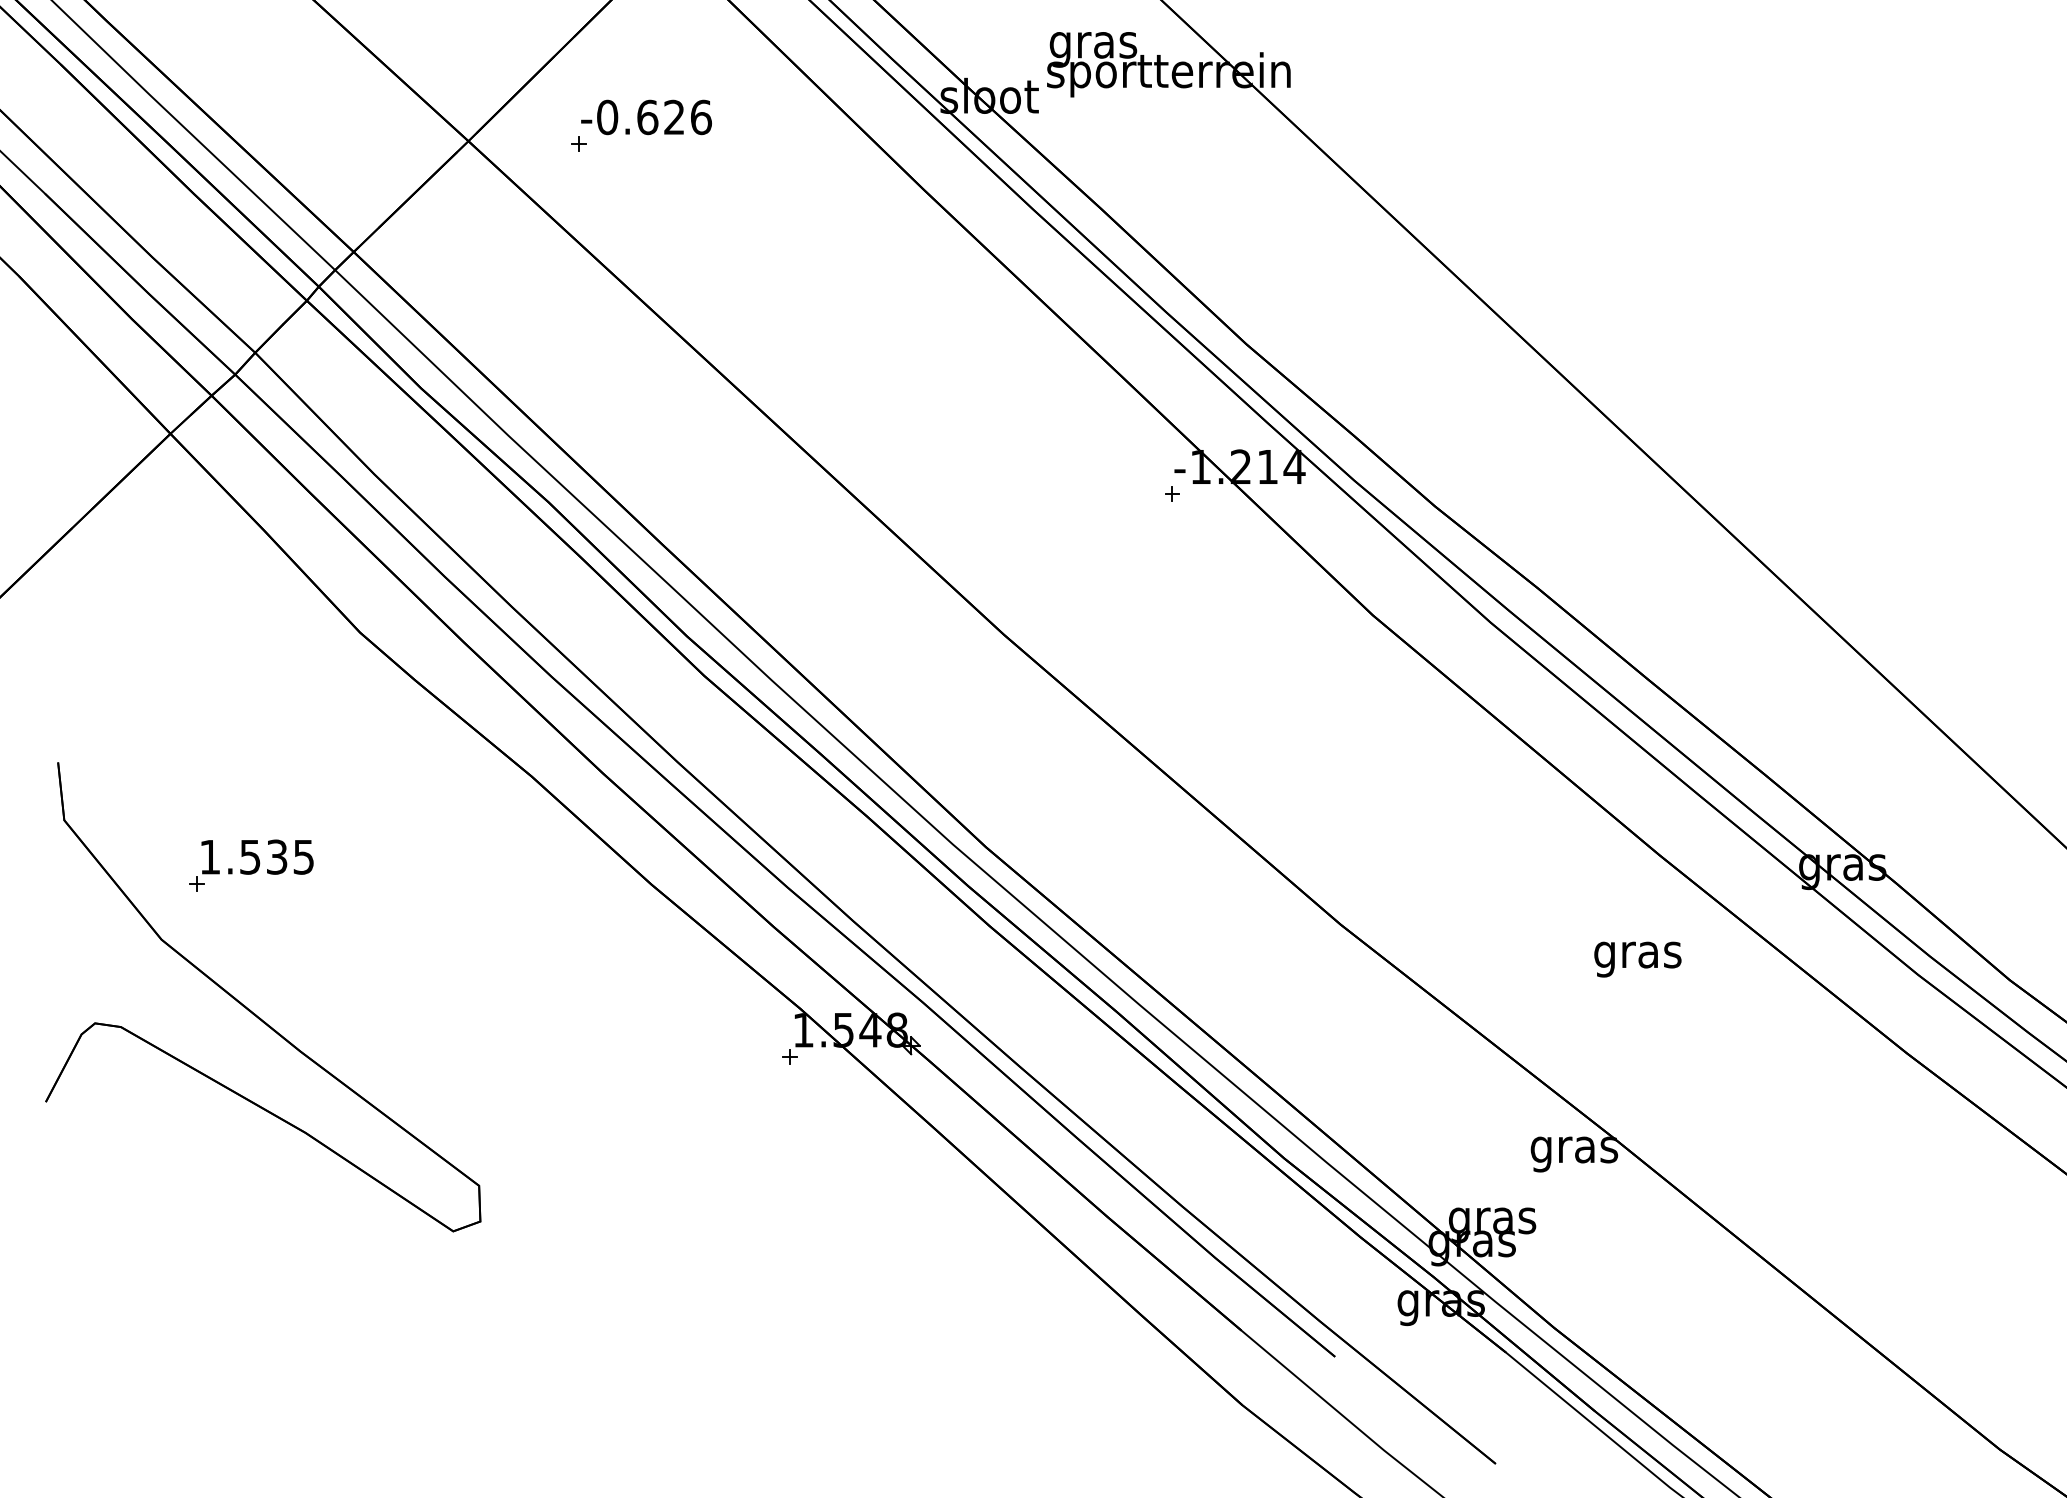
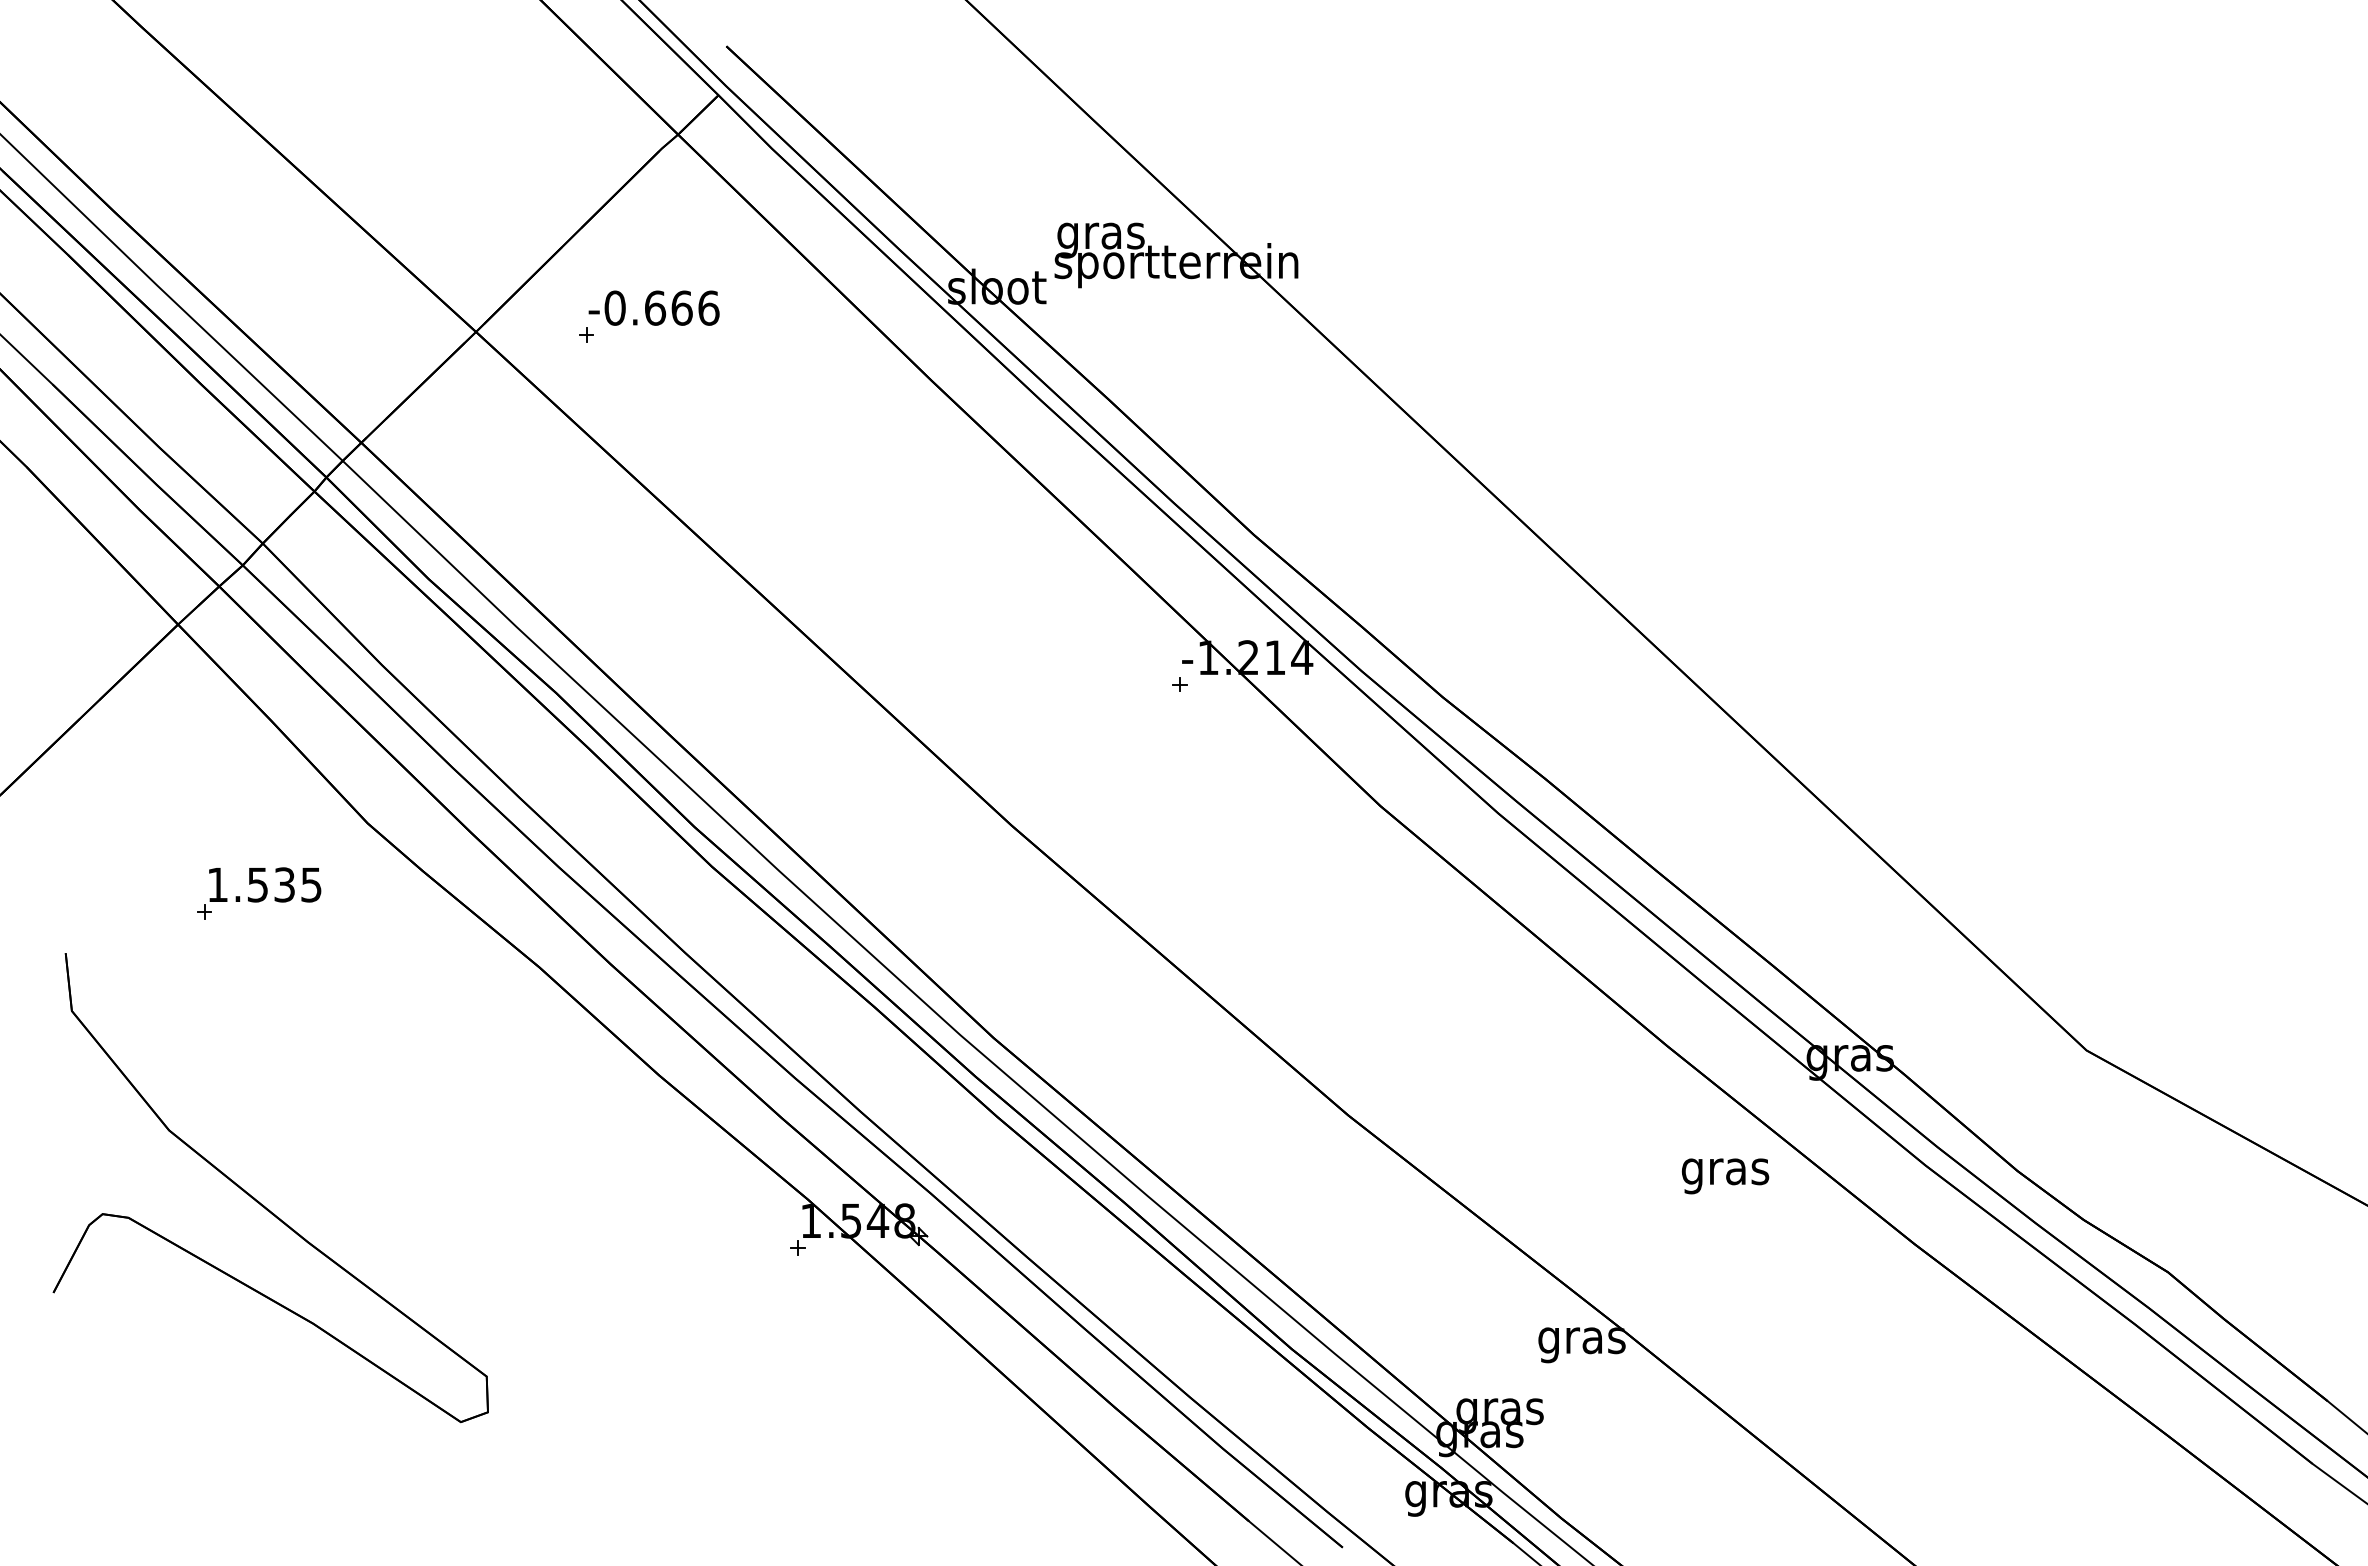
text: (673, 116) -> (681, 307), -0.626 -> -0.666
part: (251, 865) -> (259, 893), moved
text: (1637, 959) -> (1725, 1176), moved

